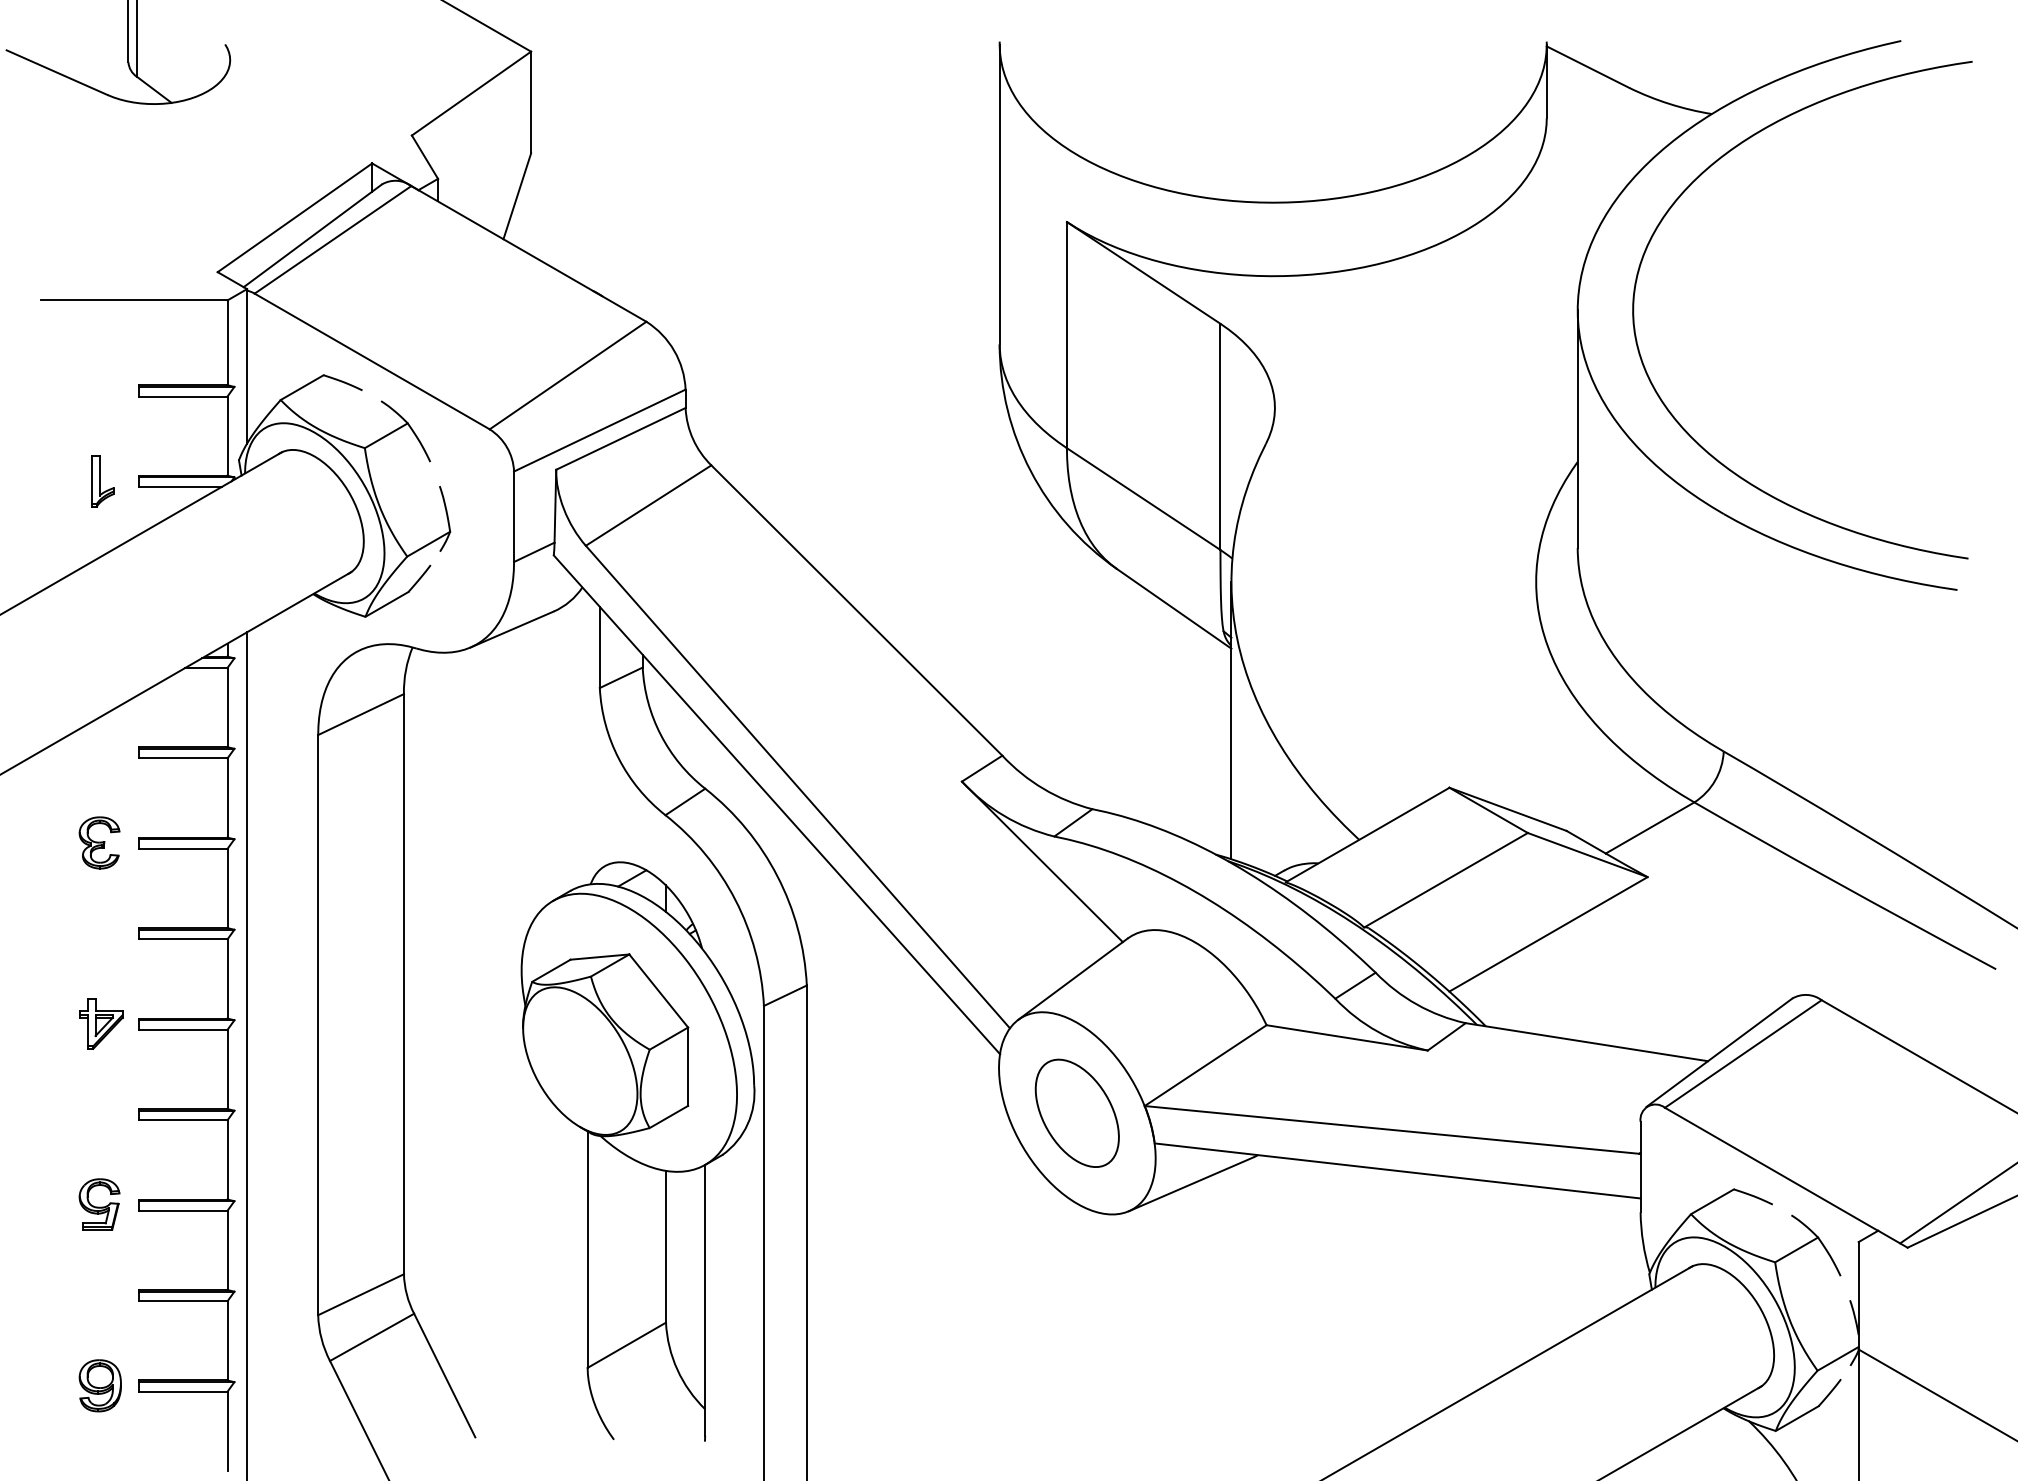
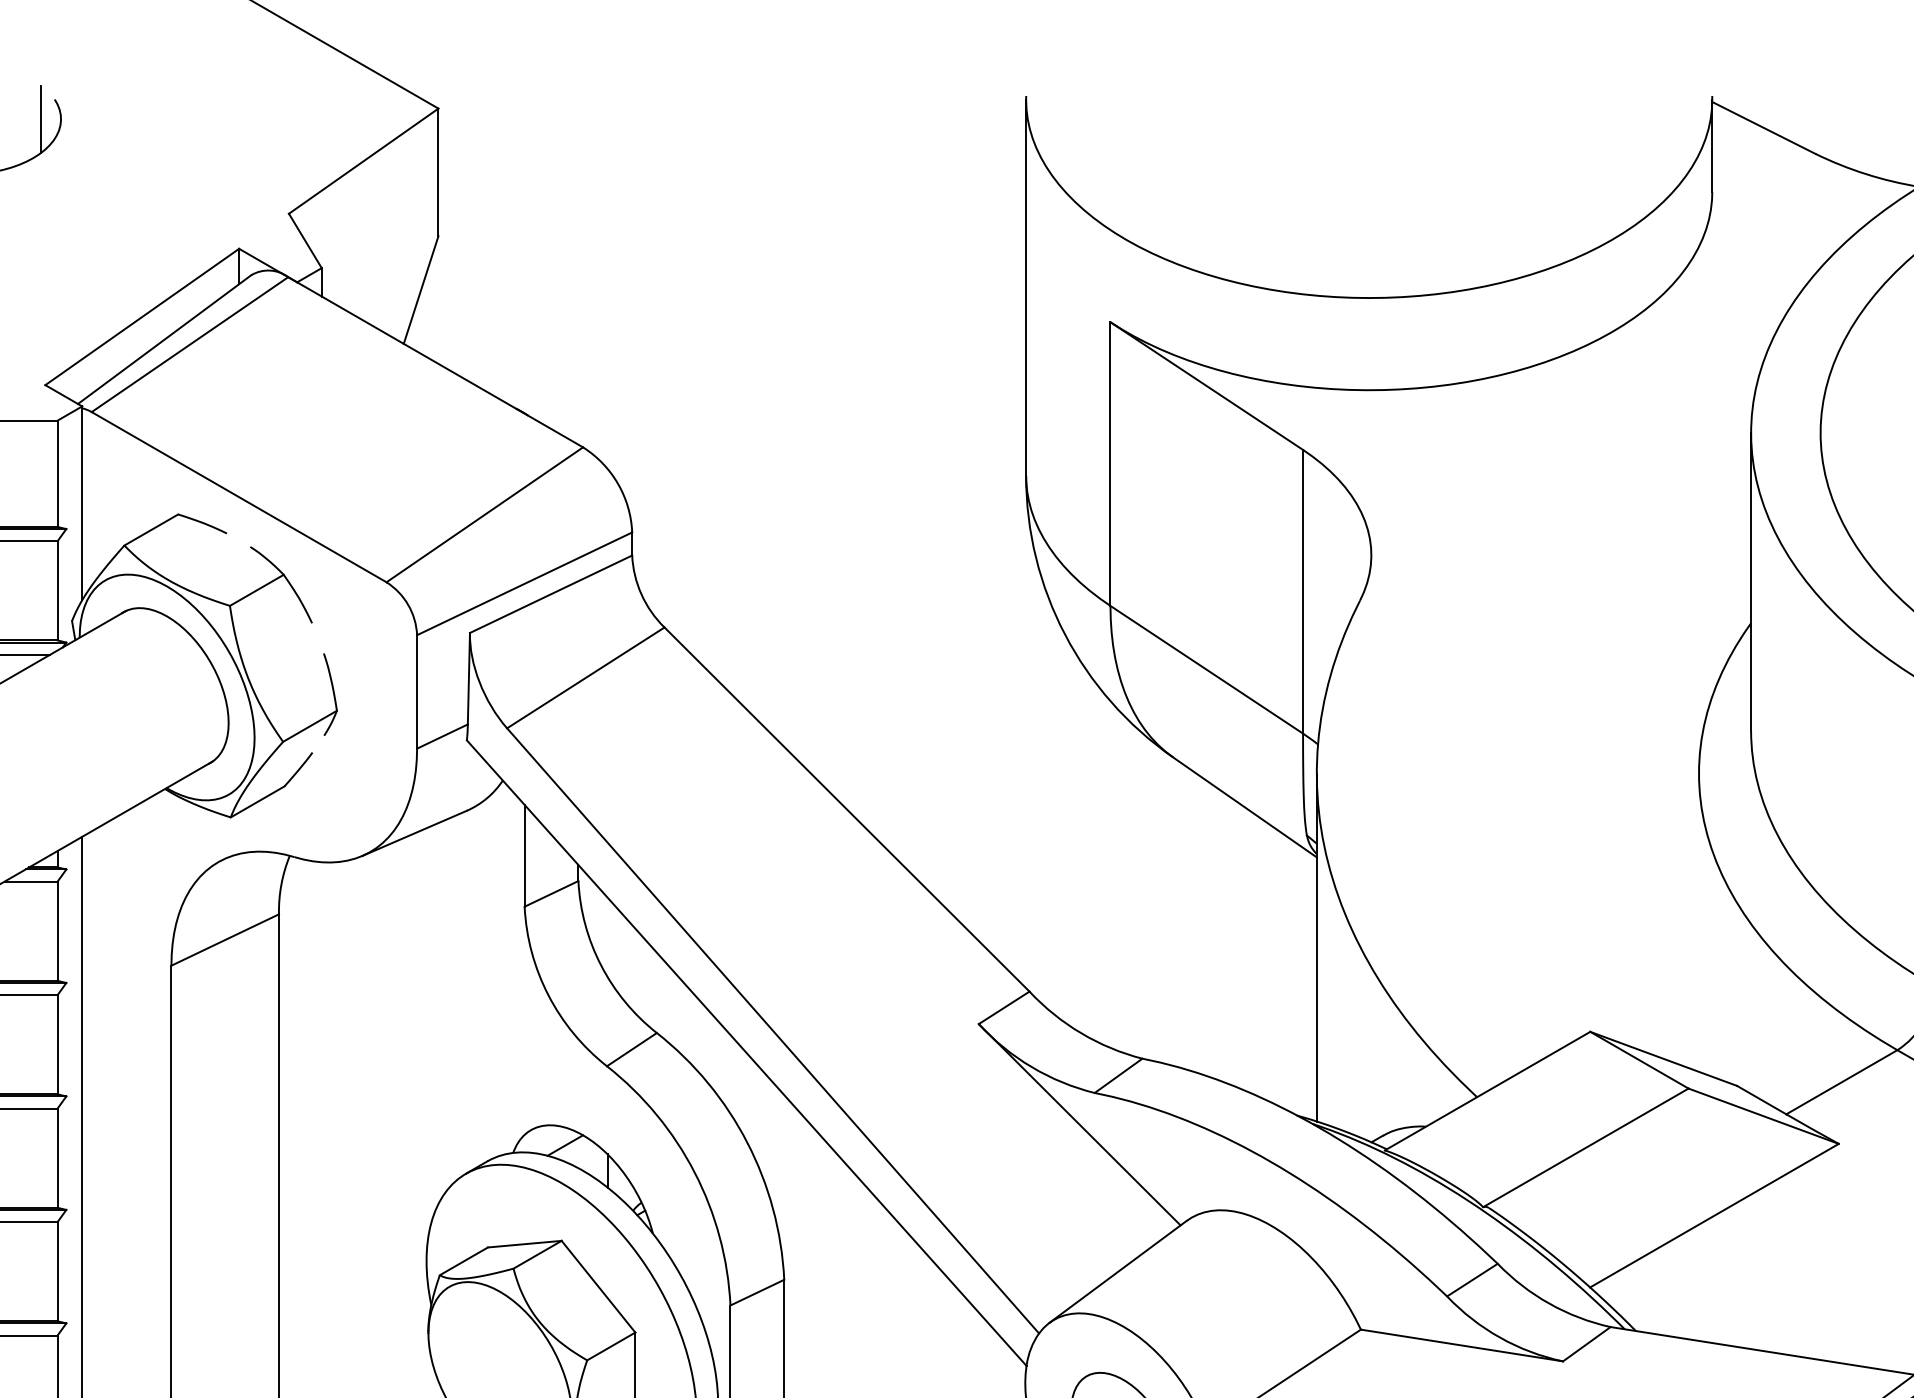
line: (214, 59) -> (41, 118), added

